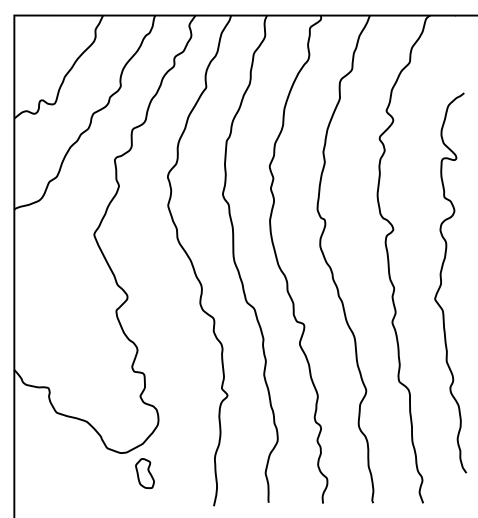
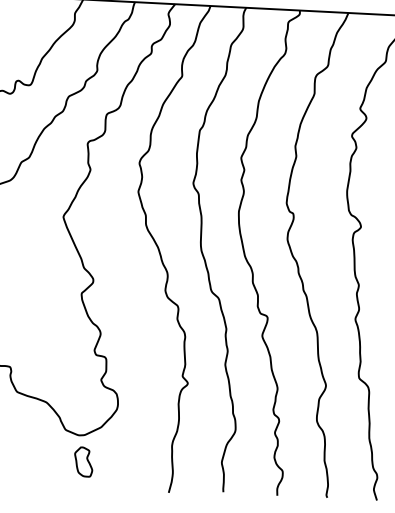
part: (144, 473) -> (83, 461), moved

